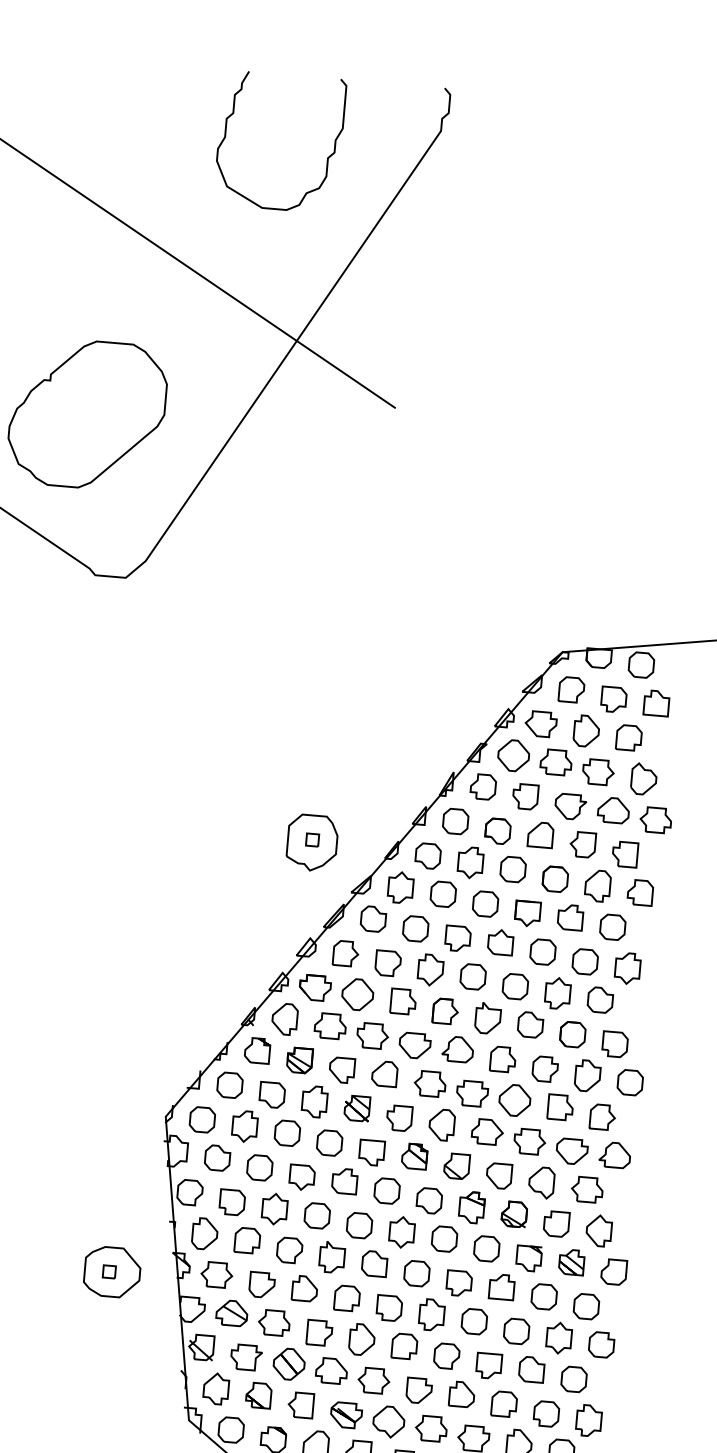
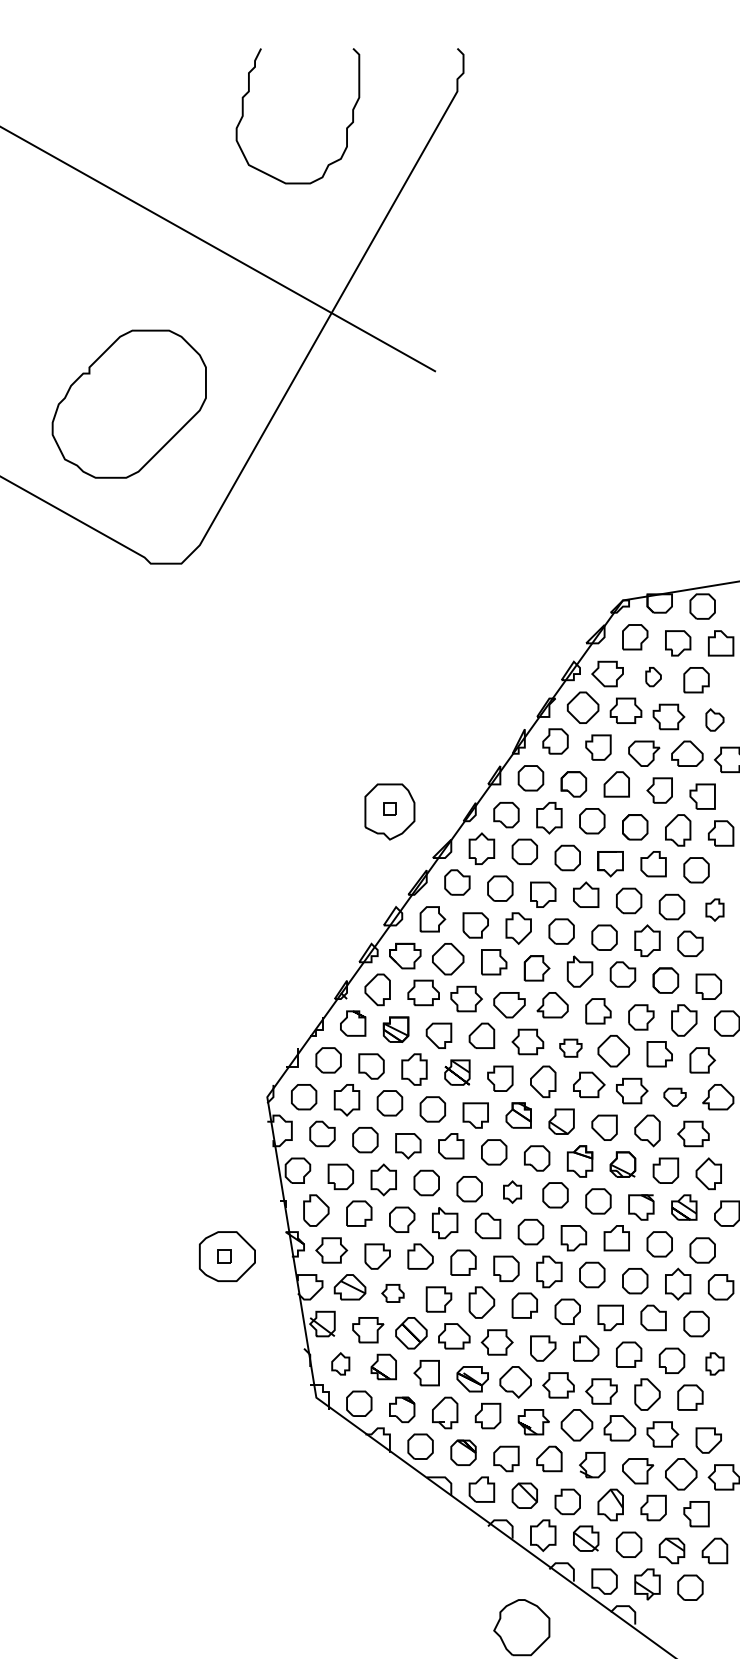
part: (586, 730) -> (653, 676), size x0.6
part: (643, 778) -> (714, 719), size x0.7
part: (627, 967) -> (714, 909), size x0.7
part: (472, 1094) -> (570, 1048), size x0.7
part: (571, 1151) -> (674, 1097), size x0.7
part: (402, 1231) -> (512, 1191), size x0.7
part: (273, 1323) -> (392, 1293), size x0.7
part: (215, 1388) -> (340, 1363), size x0.7
part: (588, 1420) -> (714, 1363), size x0.7

